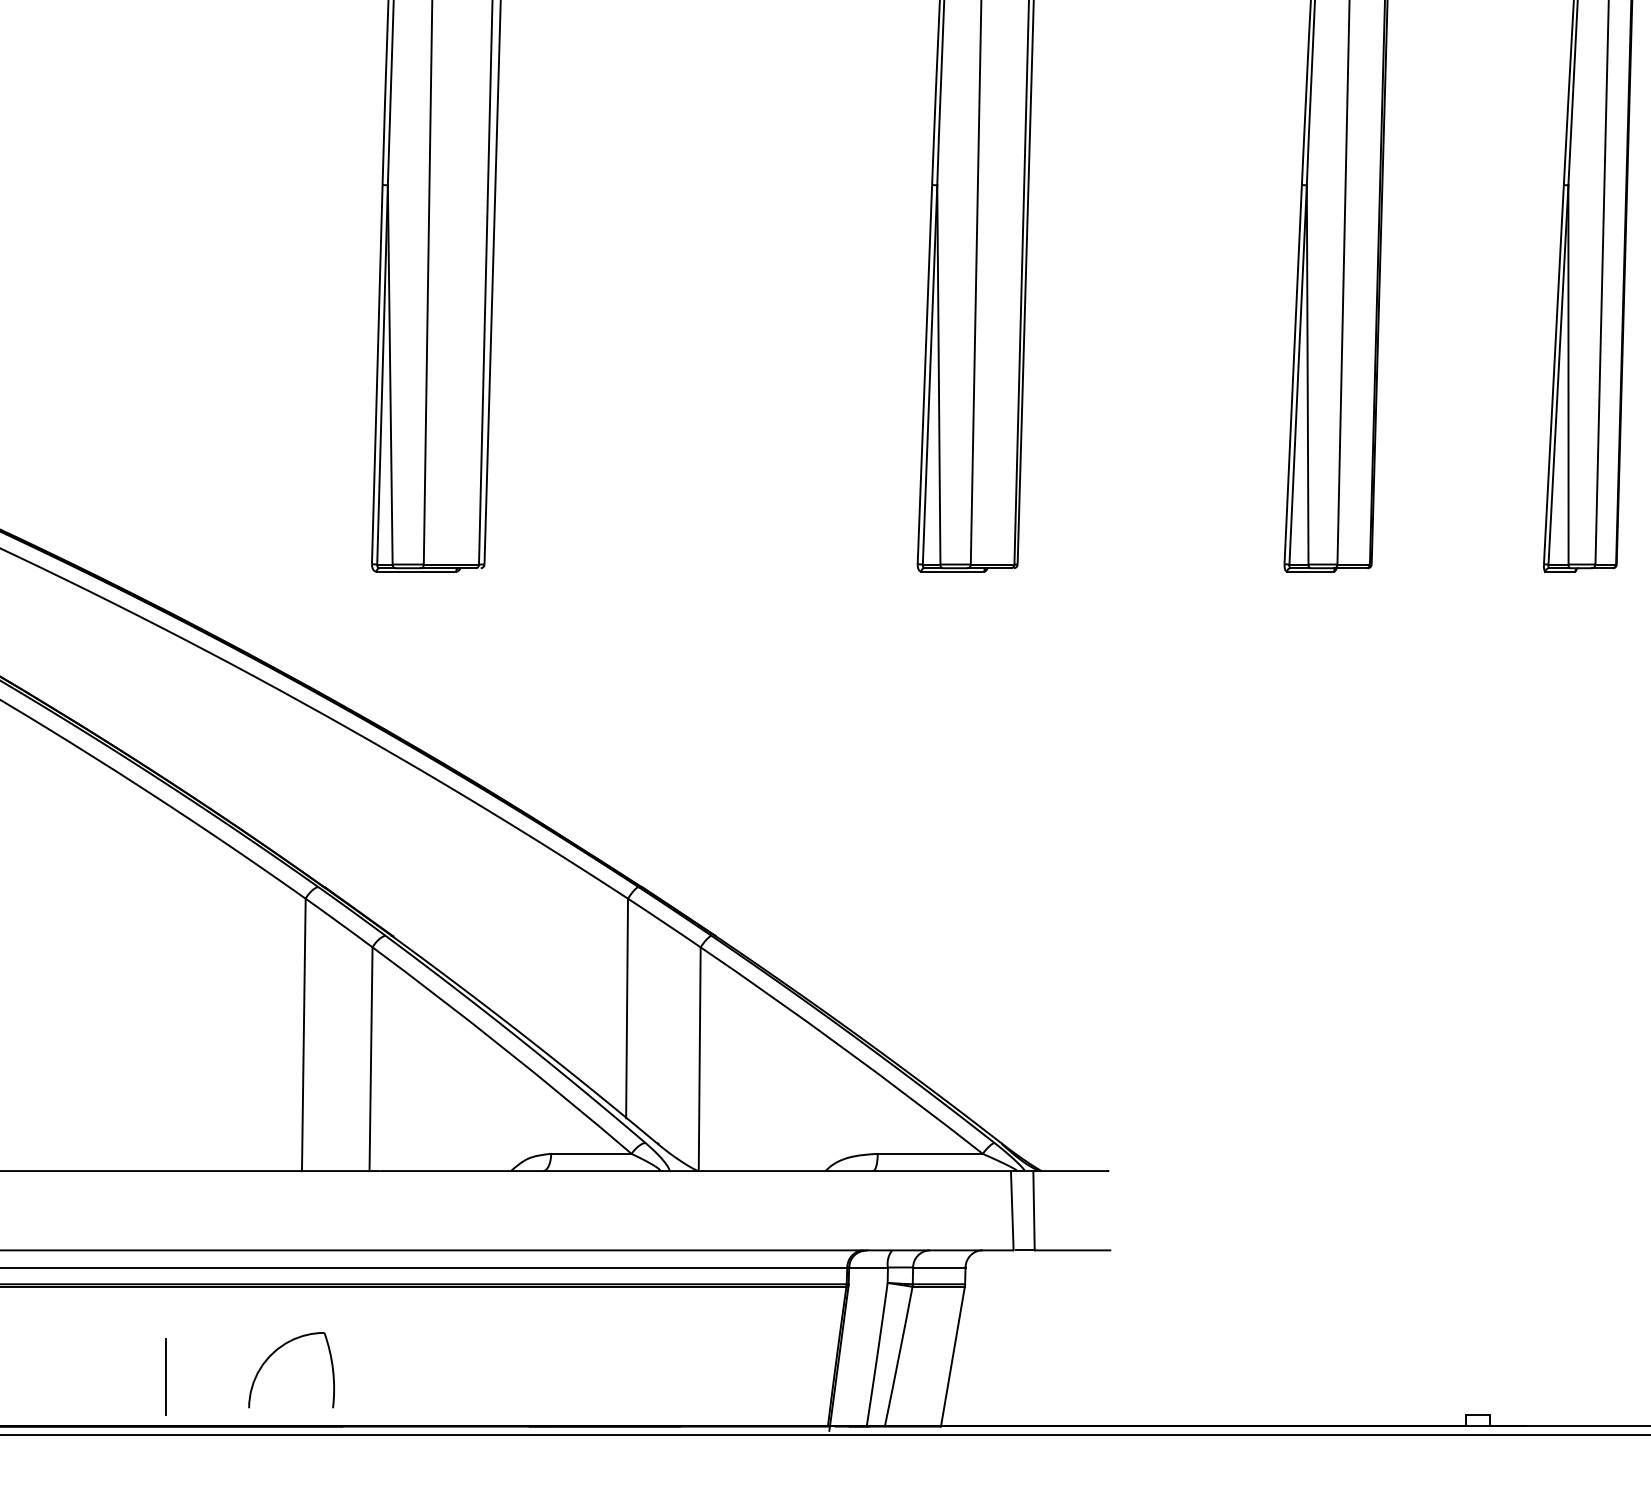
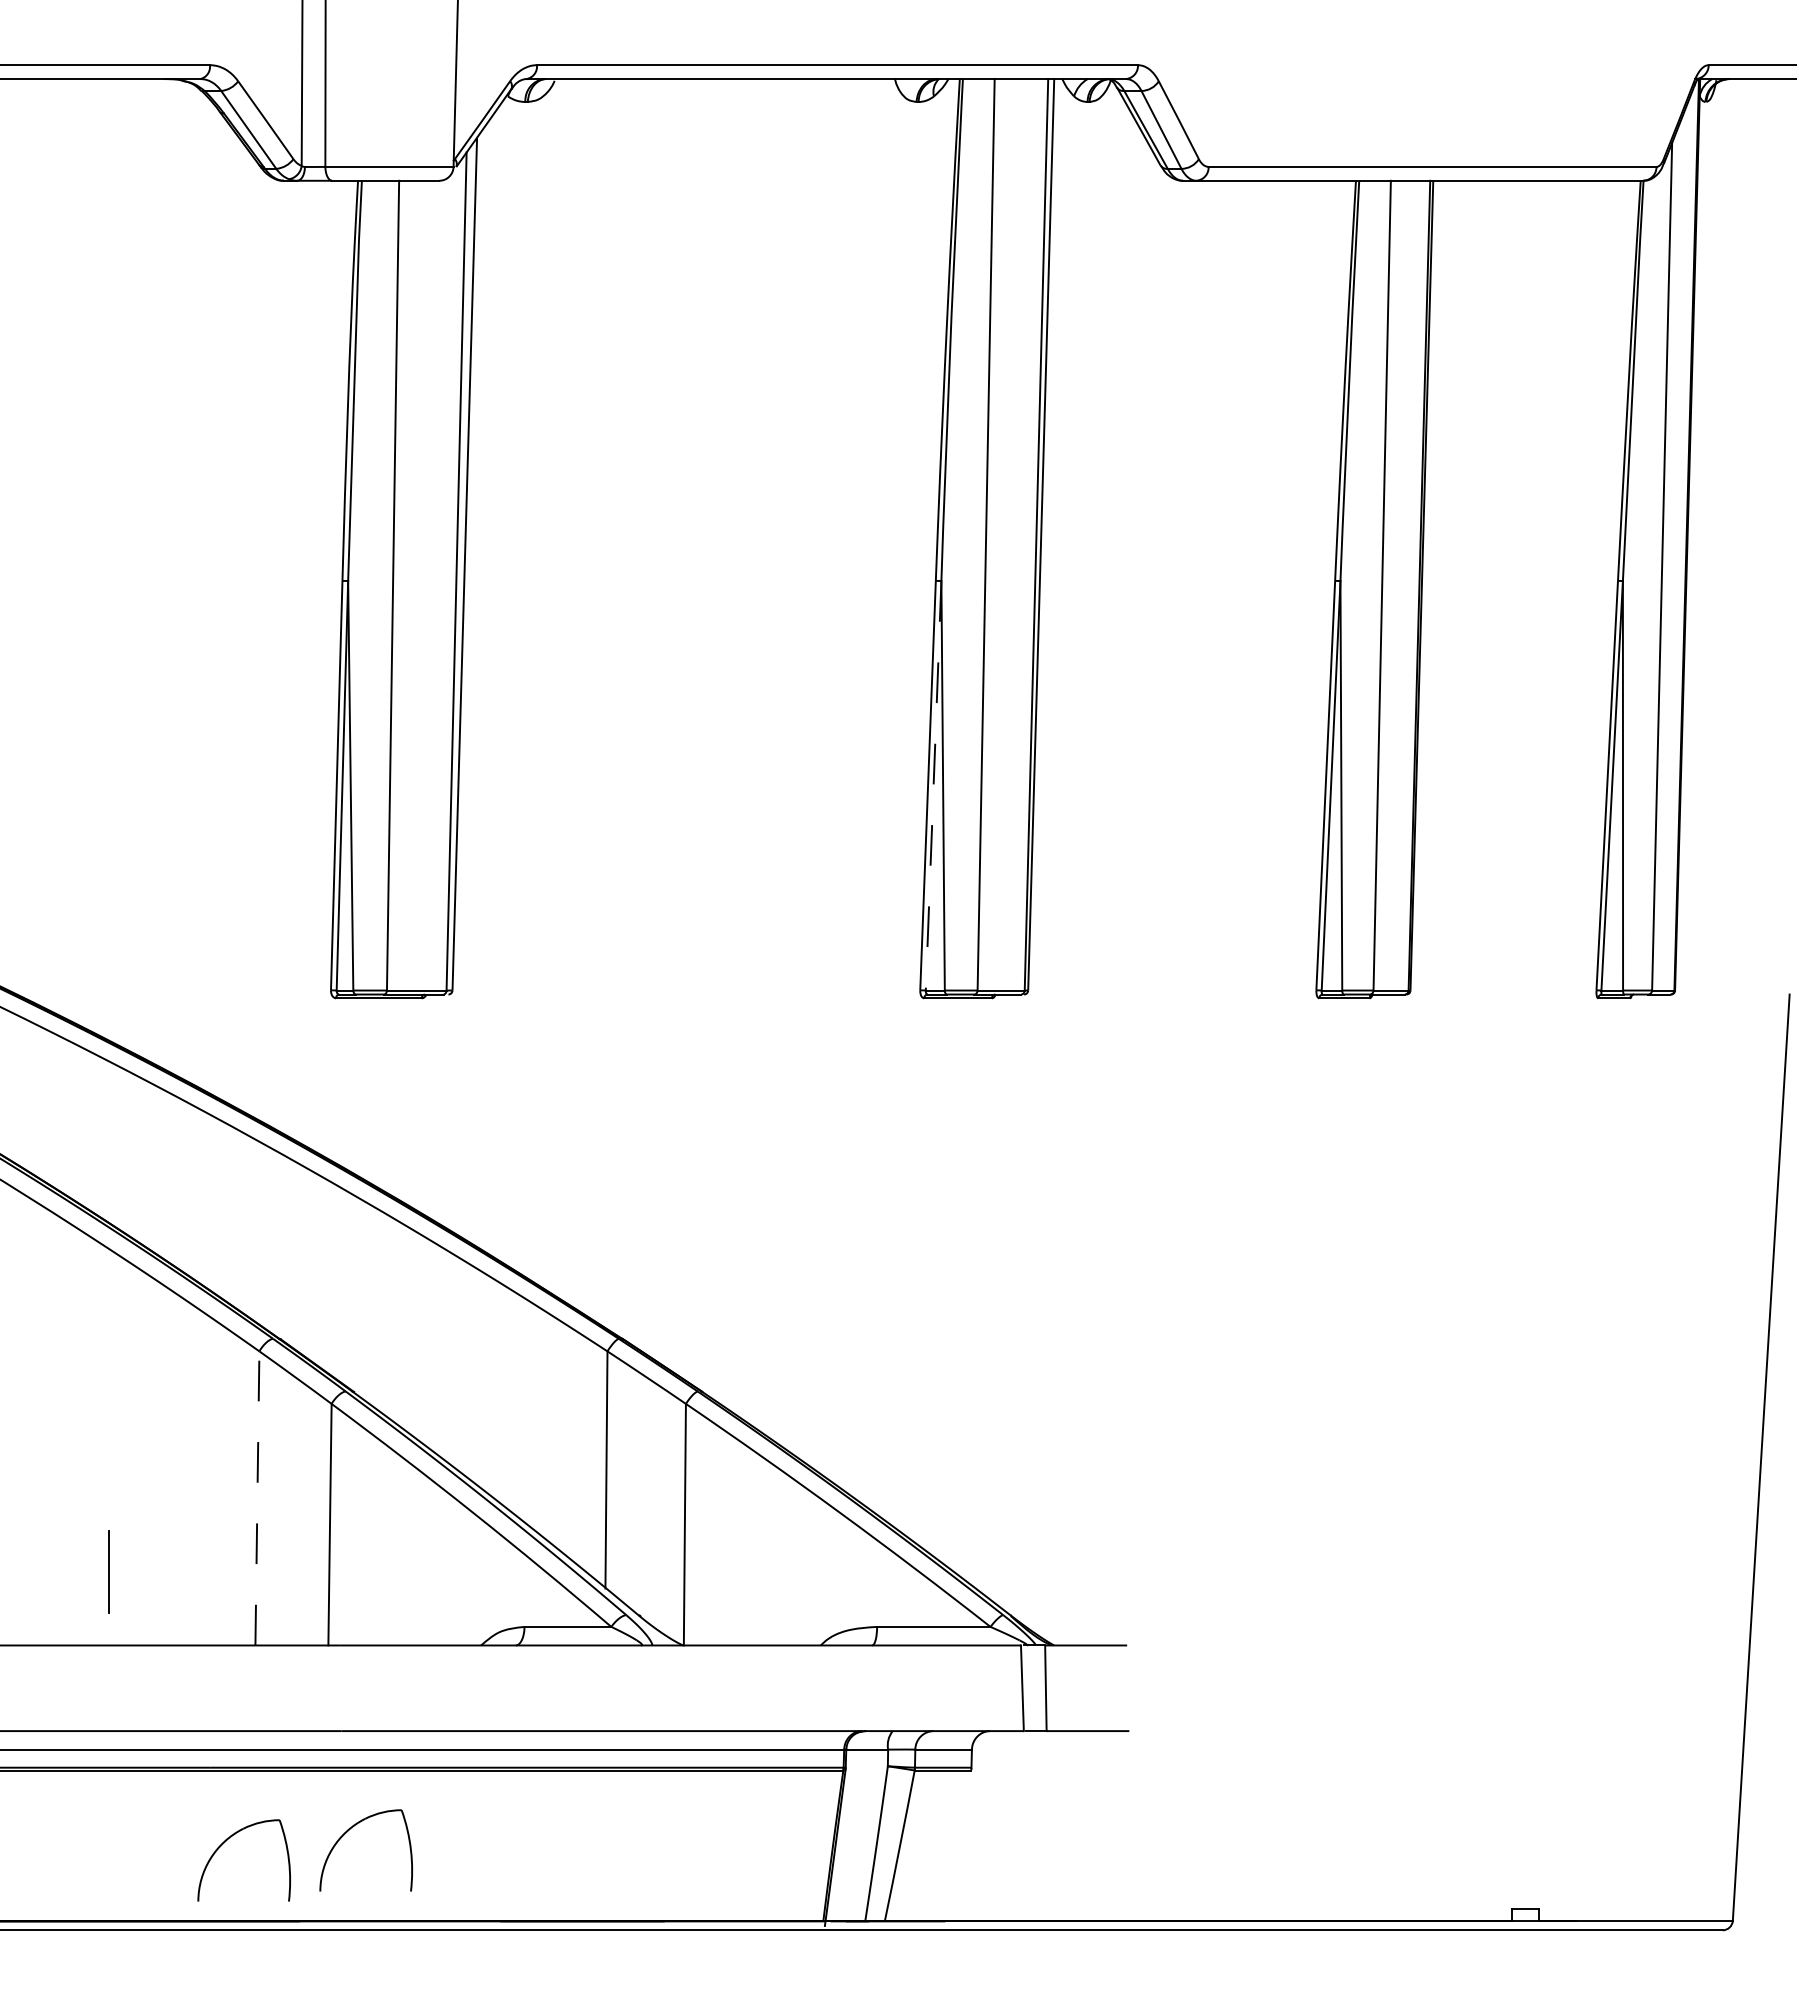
line: (929, 374) -> (933, 785), solid -> dashed
line: (303, 1034) -> (257, 1497), solid -> dashed
part: (387, 1344) -> (347, 1832), added
line: (953, 1356) -> (958, 1845), removed
line: (165, 1376) -> (108, 1571), moved

